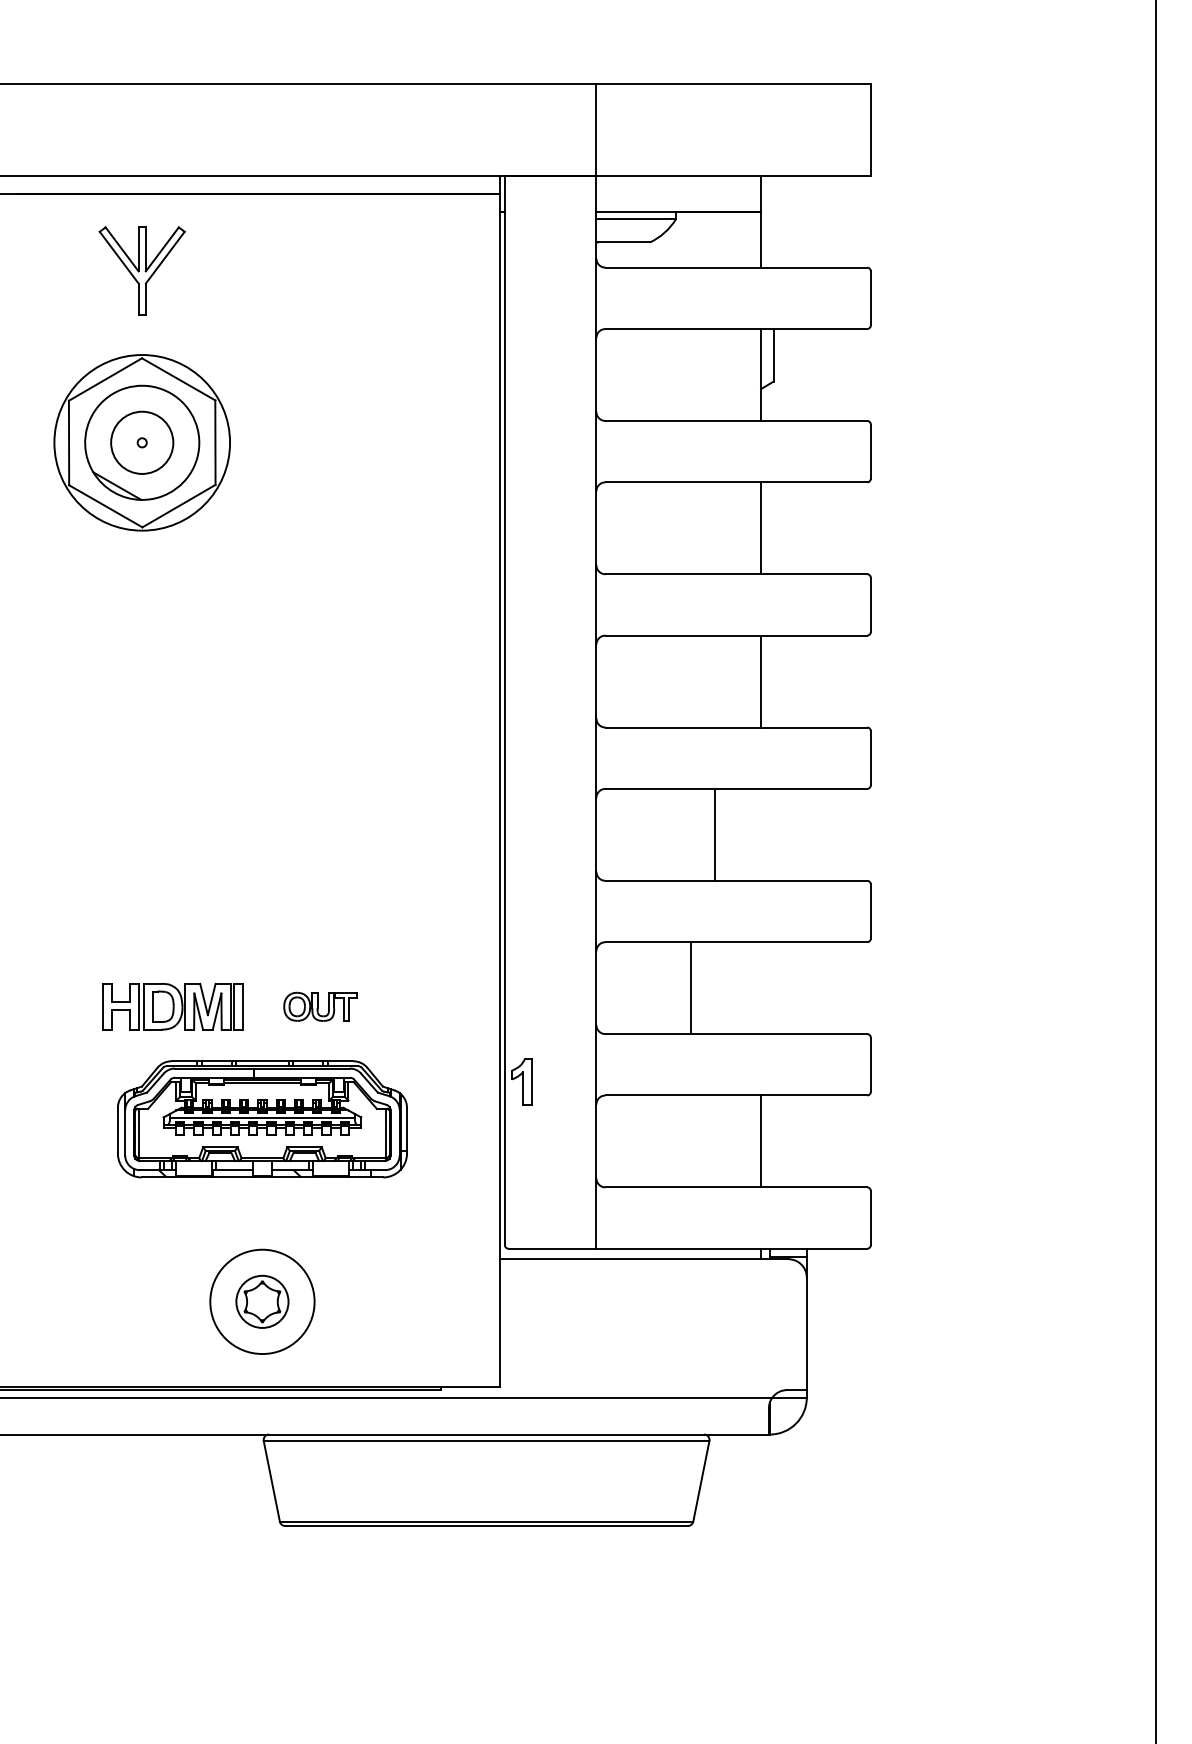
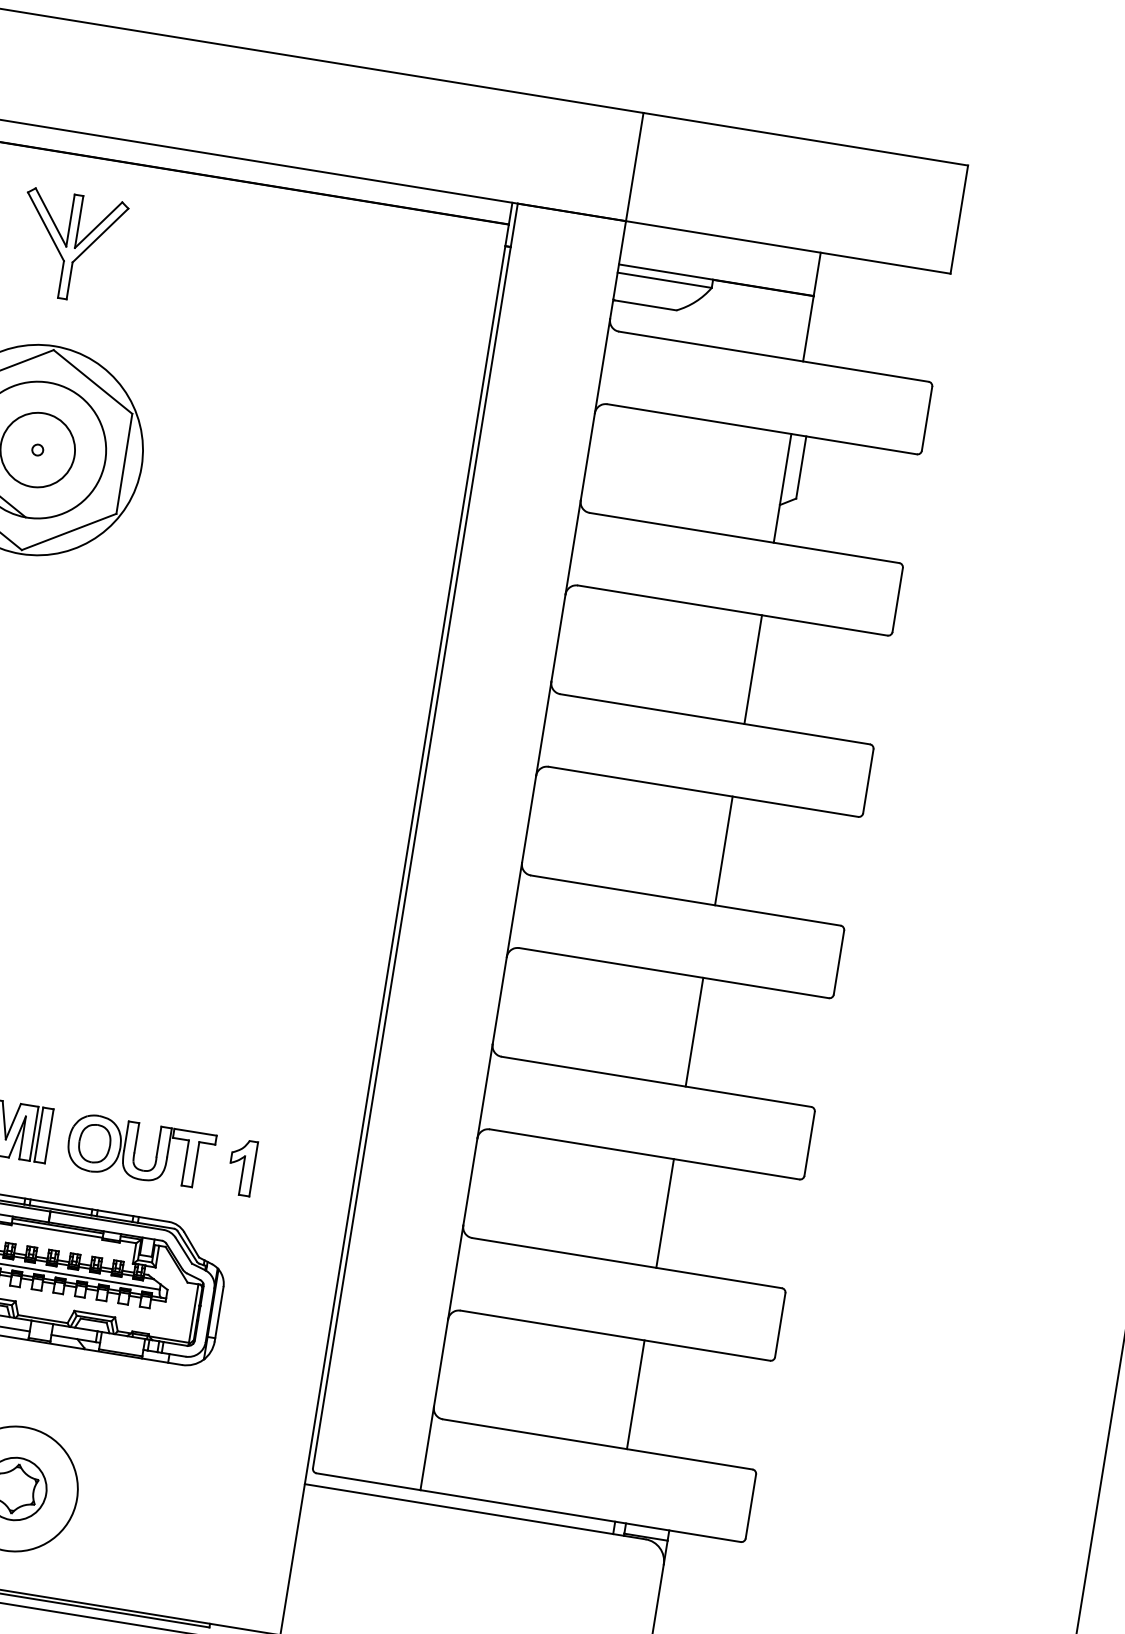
line: (715, 834) -> (695, 1031), moved
line: (691, 988) -> (665, 1213), moved
part: (320, 1006) -> (140, 1150), size x1.67
part: (521, 1081) -> (241, 1167), moved

